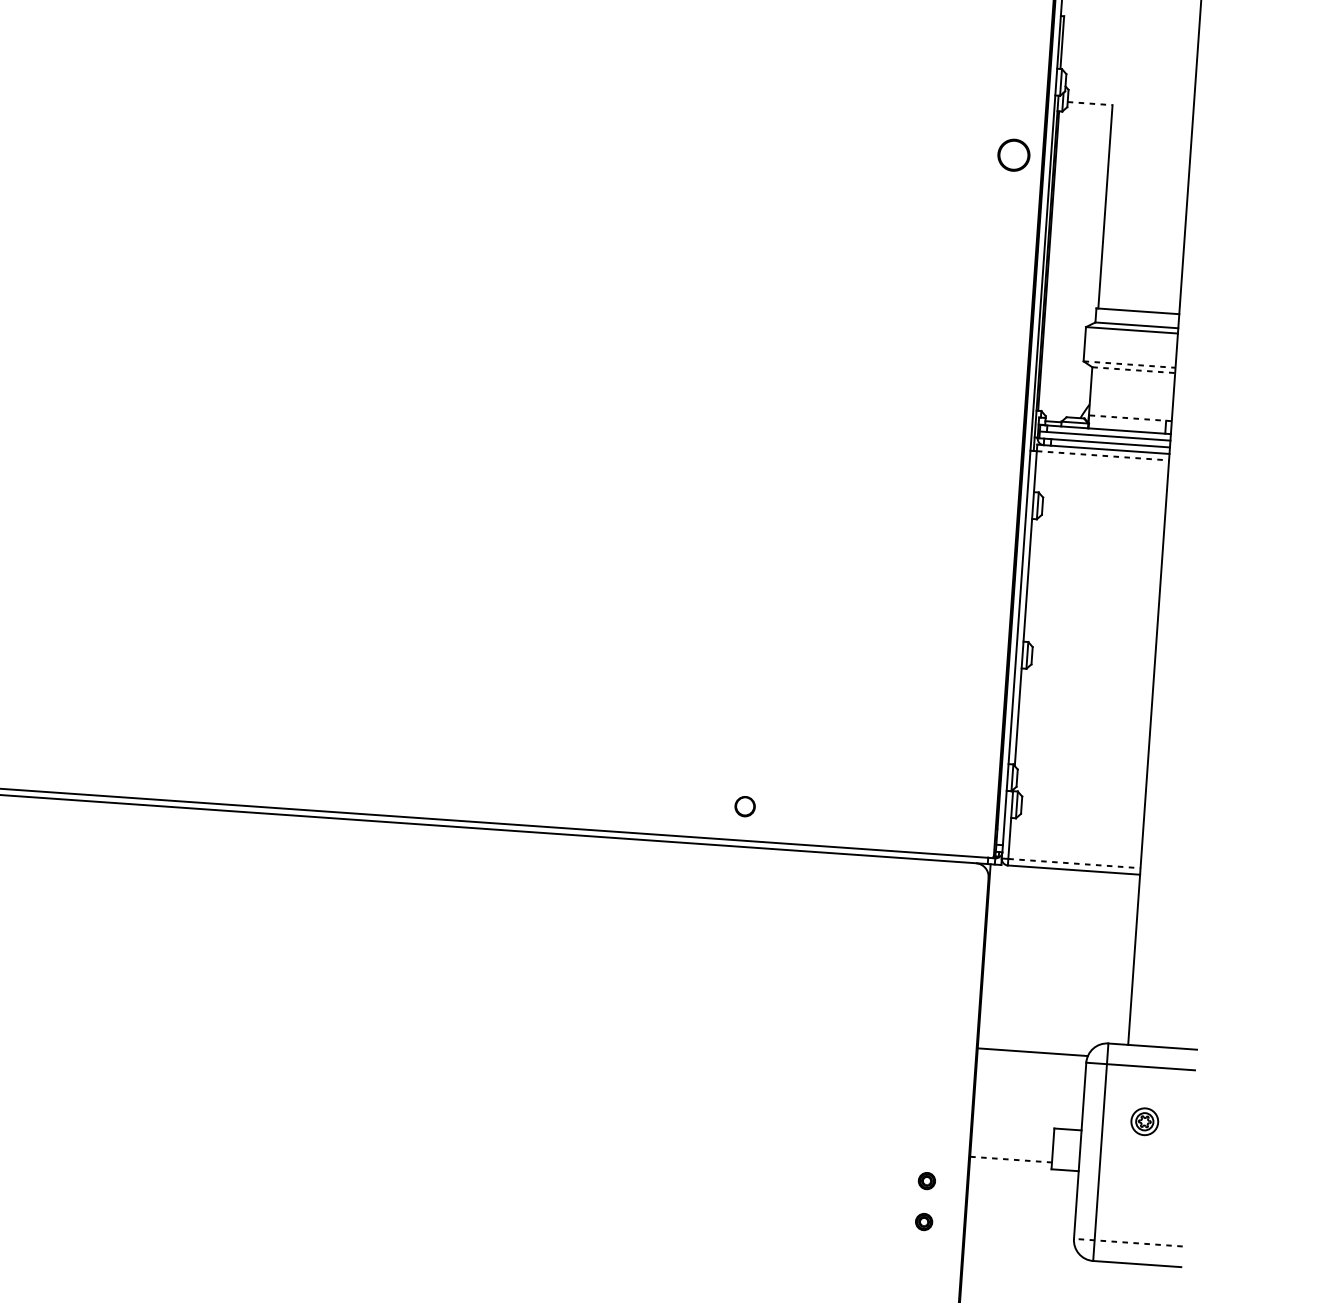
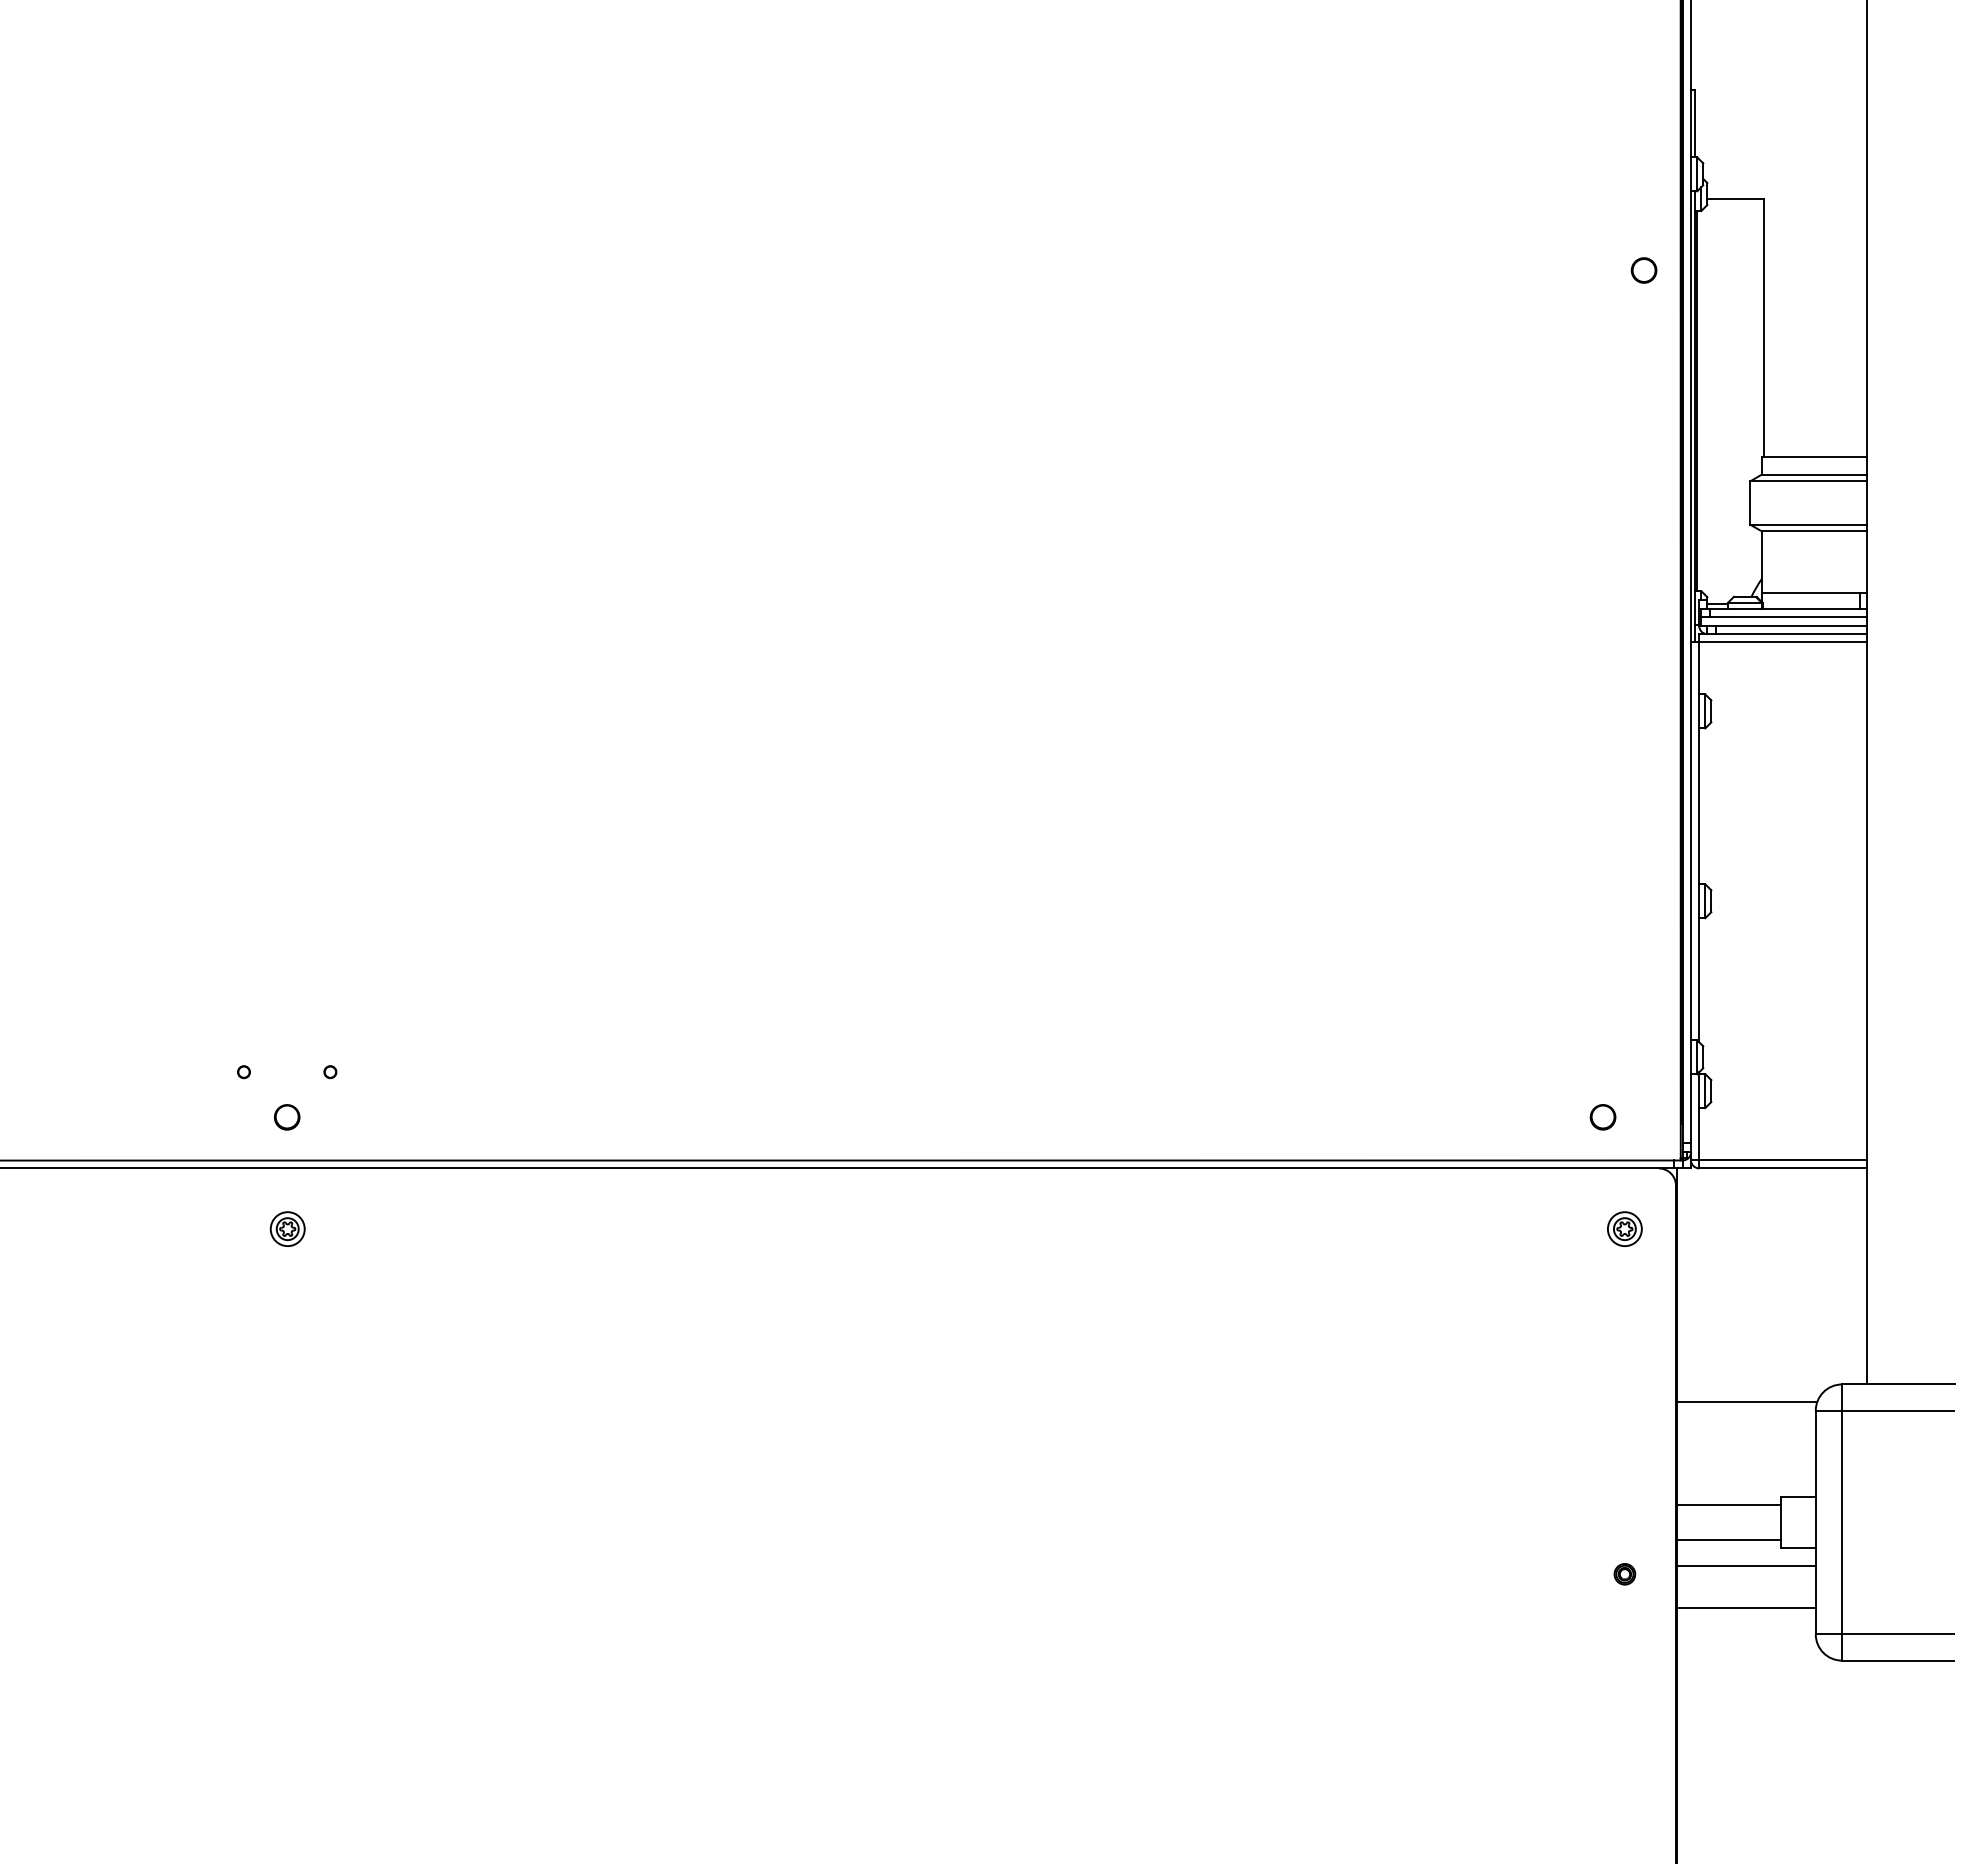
line: (1090, 103) -> (1736, 198), dashed -> solid
part: (1013, 155) -> (1643, 270), size x0.62
line: (1130, 364) -> (1809, 524), dashed -> solid
line: (1133, 370) -> (1814, 531), dashed -> solid
line: (1130, 418) -> (1814, 592), dashed -> solid
line: (1103, 455) -> (1783, 642), dashed -> solid
part: (744, 806) -> (1602, 1117), moved
line: (1074, 863) -> (1783, 1160), dashed -> solid
part: (1144, 1121) -> (1624, 1228), moved
line: (1013, 1132) -> (1729, 1505), added
line: (1011, 1159) -> (1729, 1539), dashed -> solid
line: (1023, 1181) -> (1746, 1566), added
line: (1020, 1214) -> (1746, 1608), added
part: (923, 1222) -> (1624, 1626), removed
line: (1128, 1242) -> (1884, 1634), dashed -> solid

